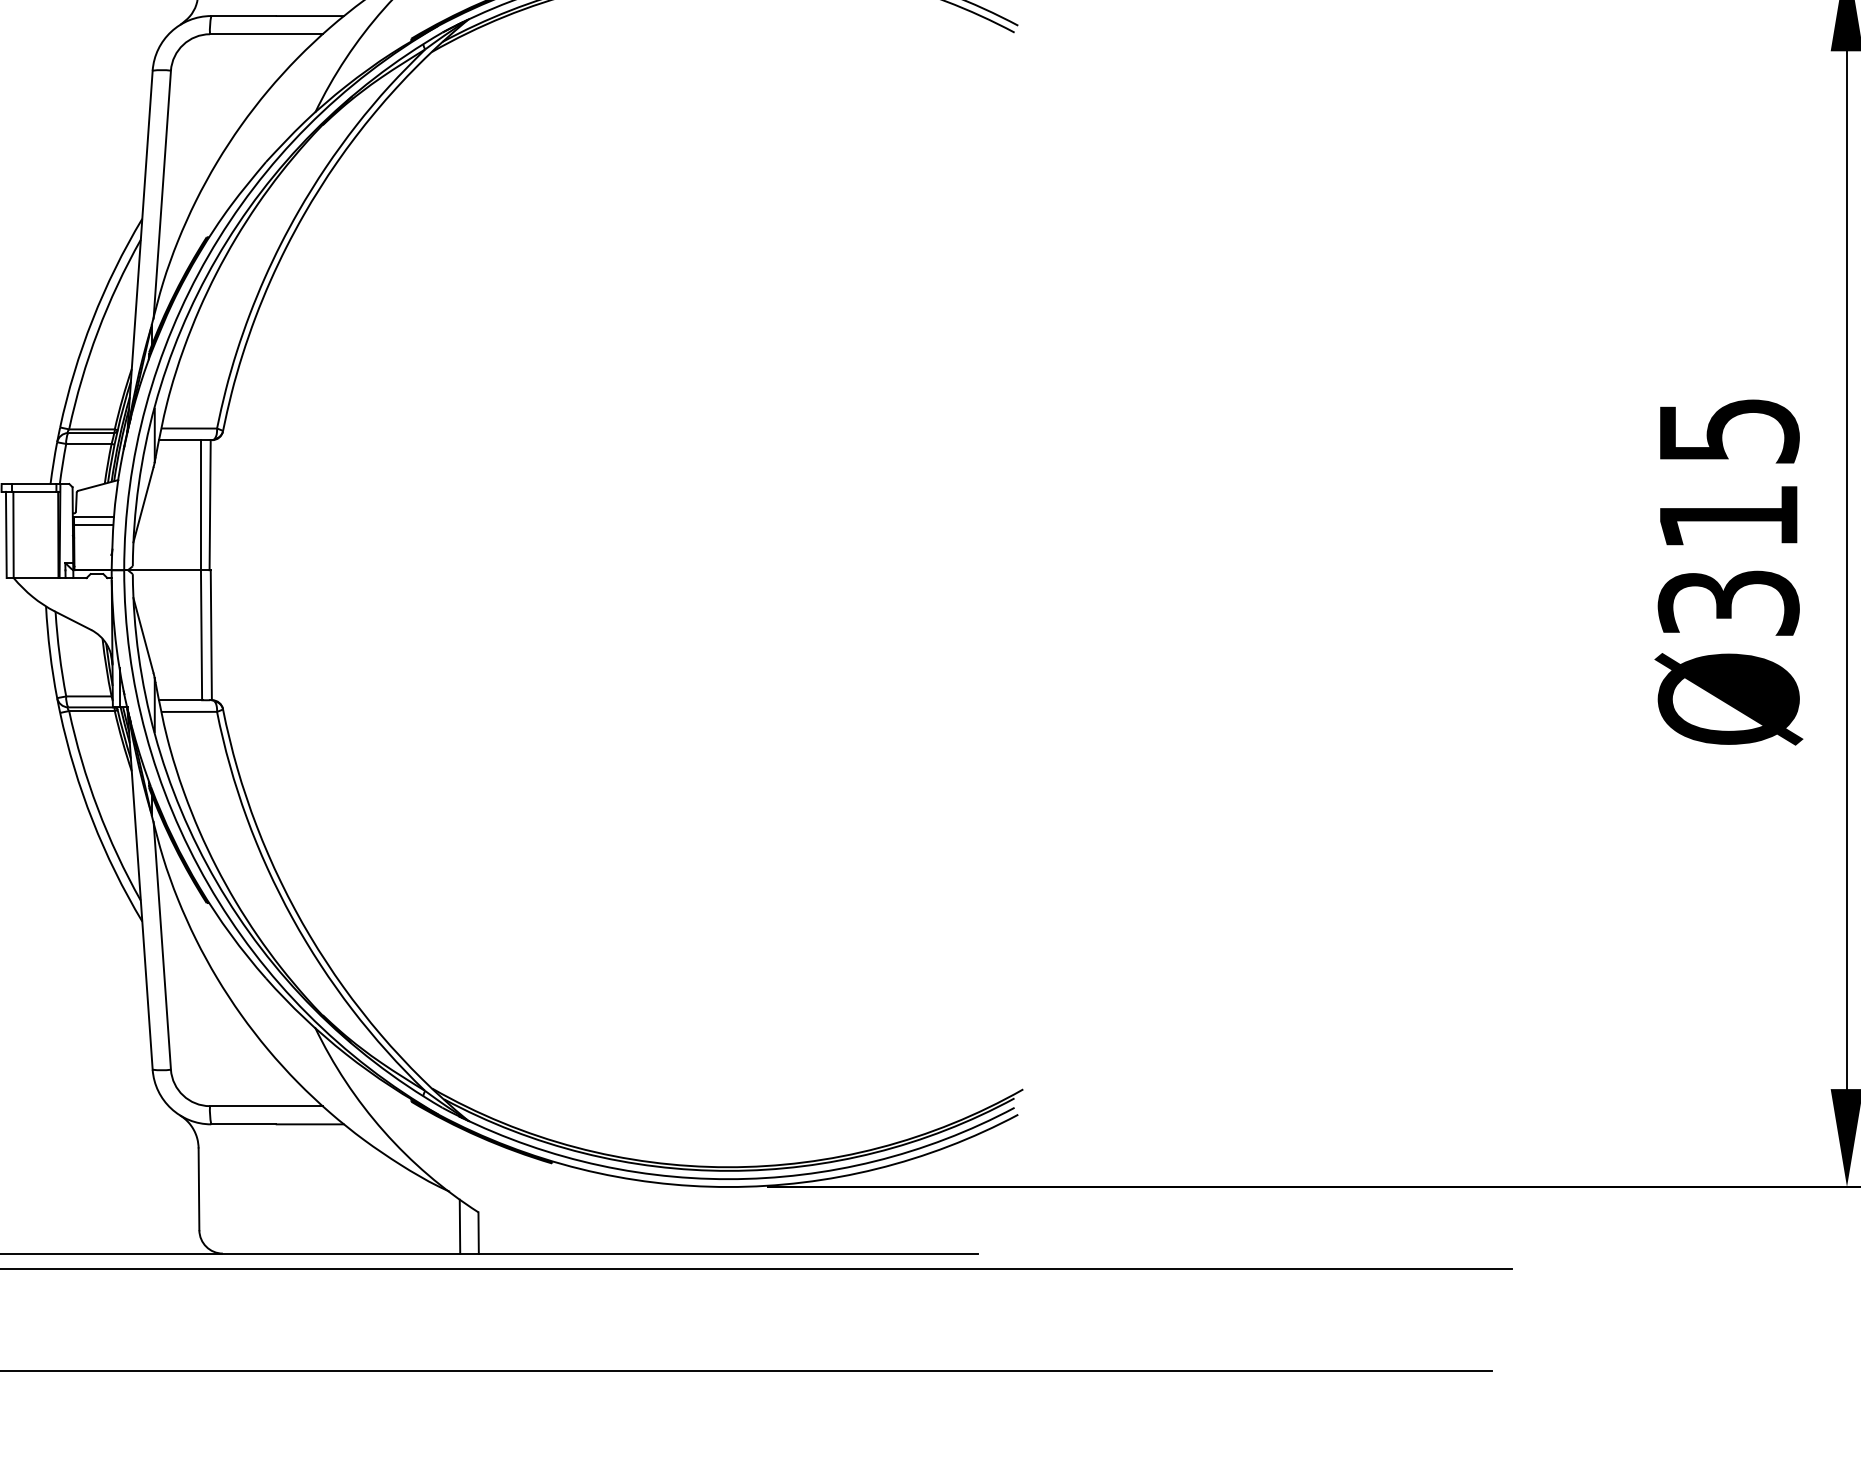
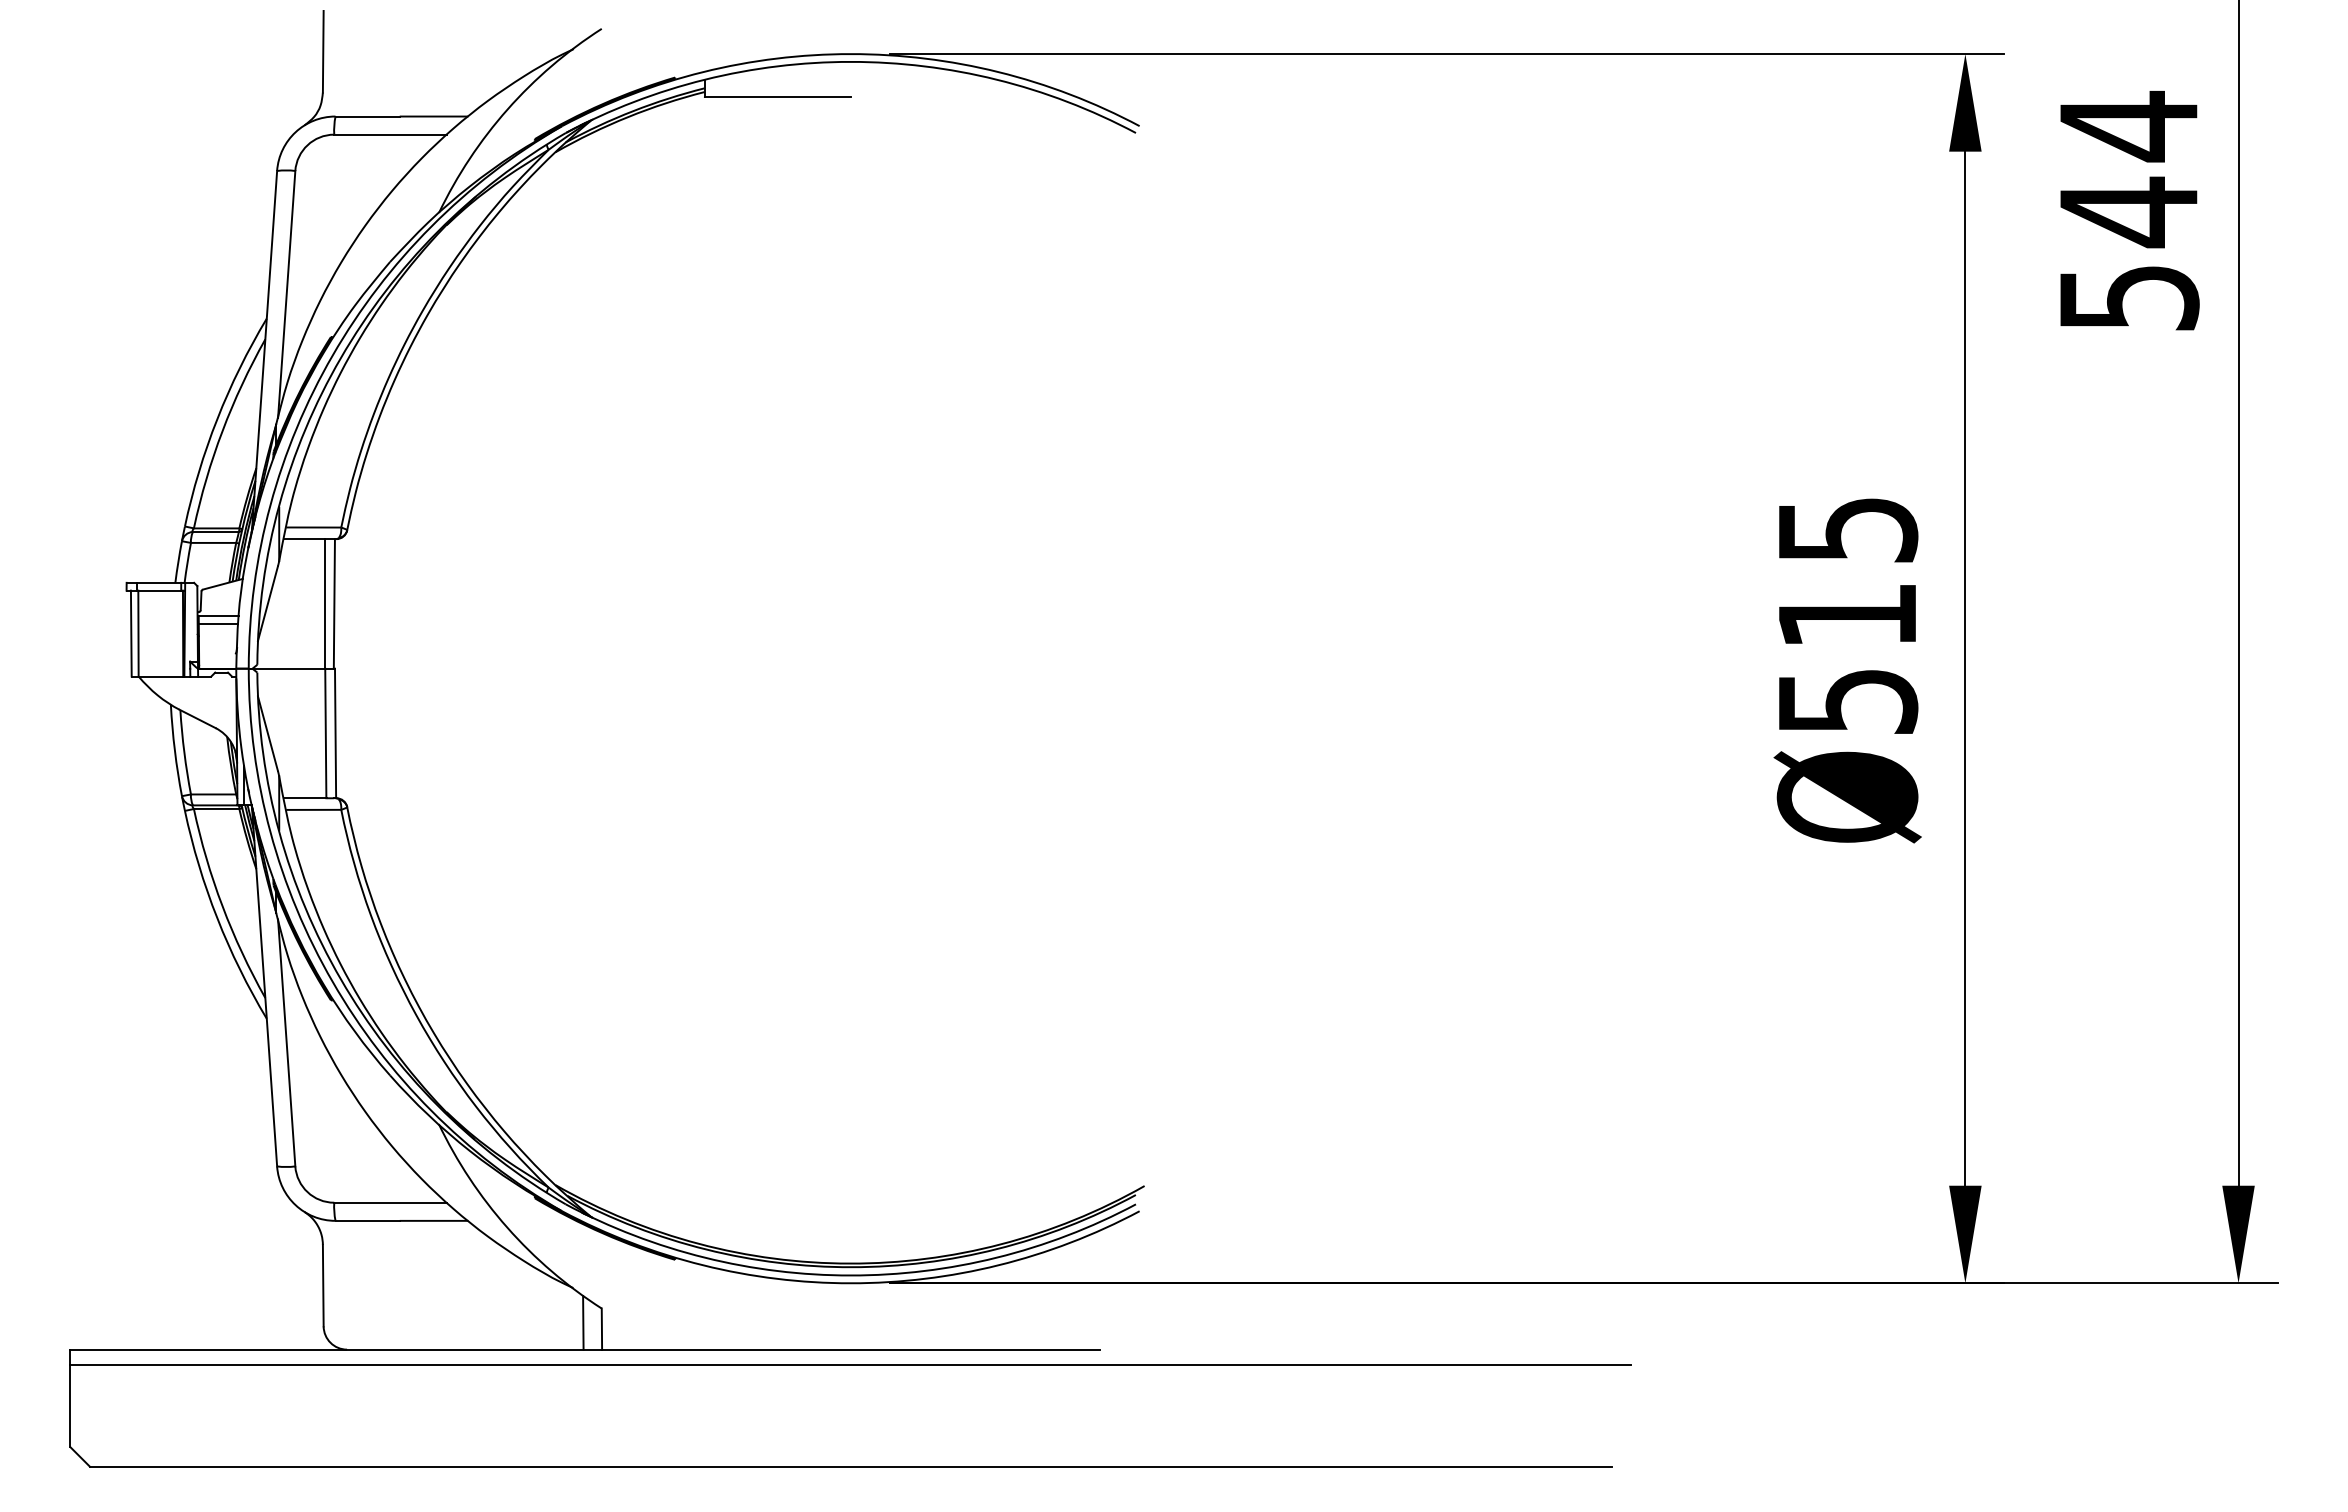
text: (1728, 603) -> (1847, 701), Ø315 -> Ø515

